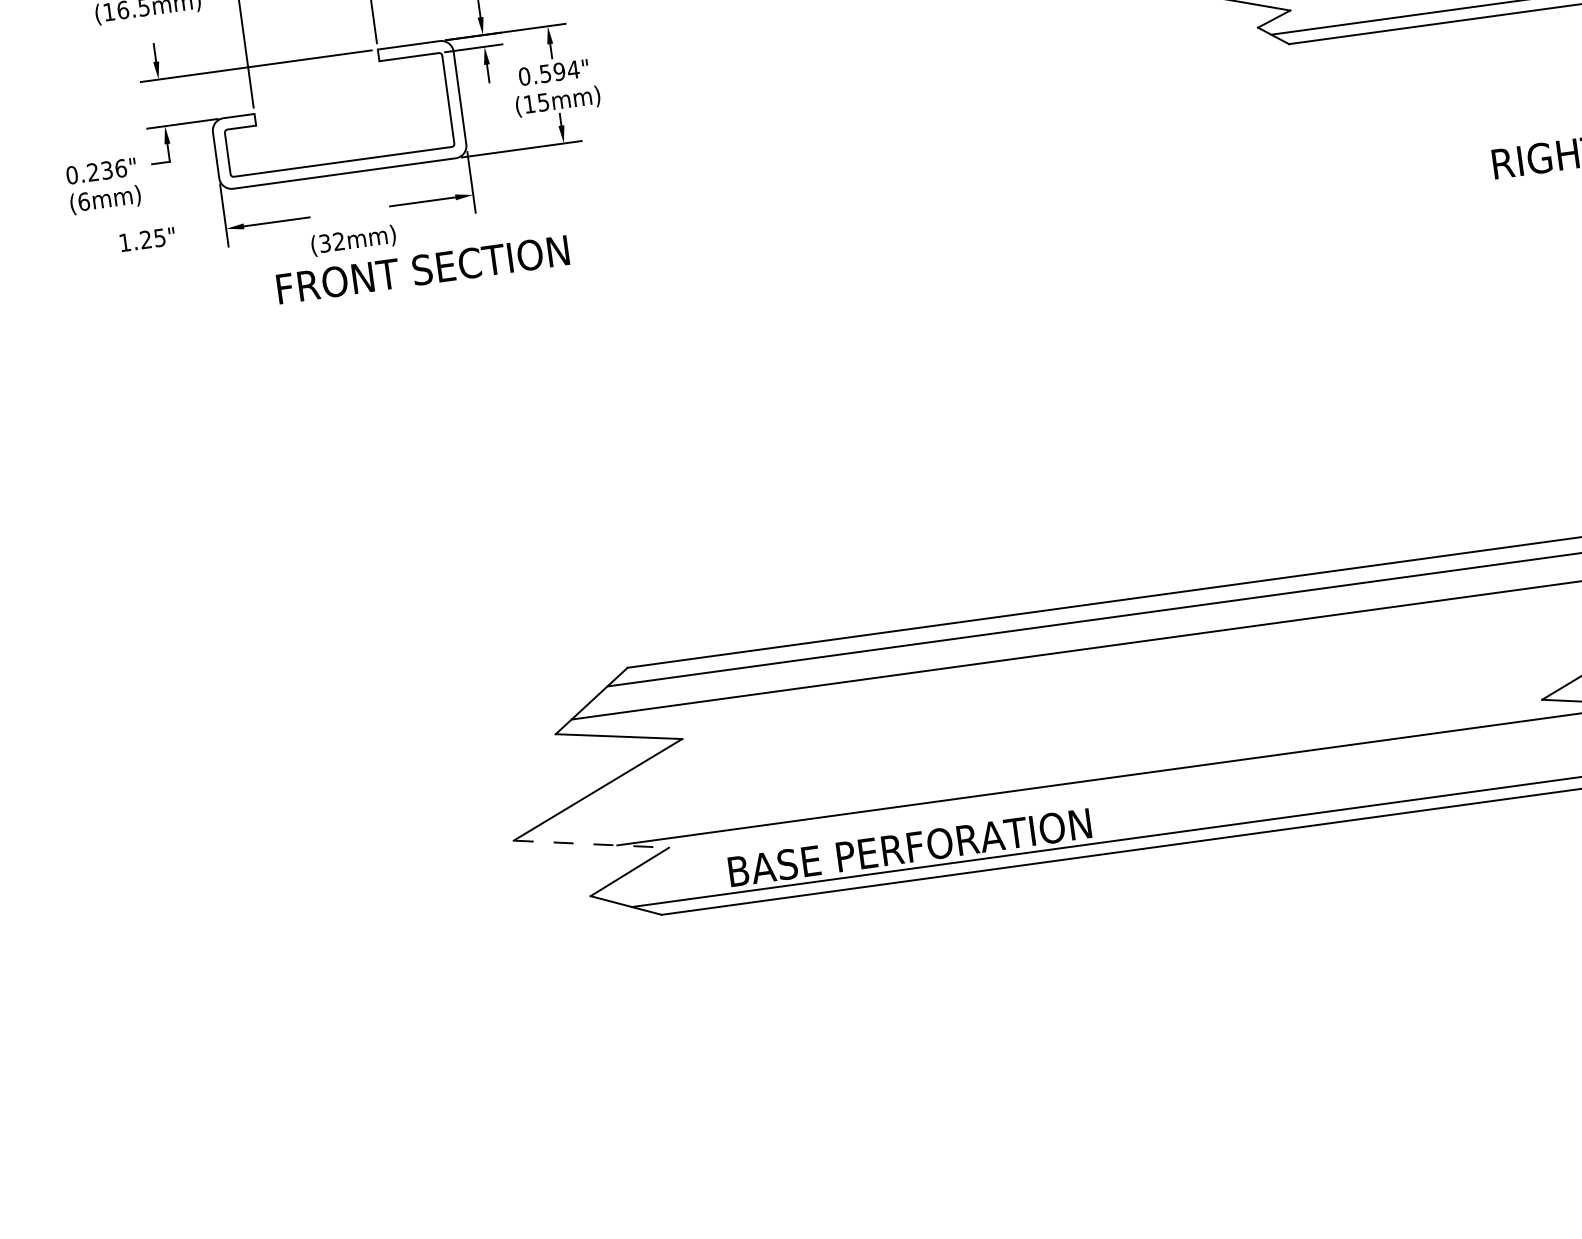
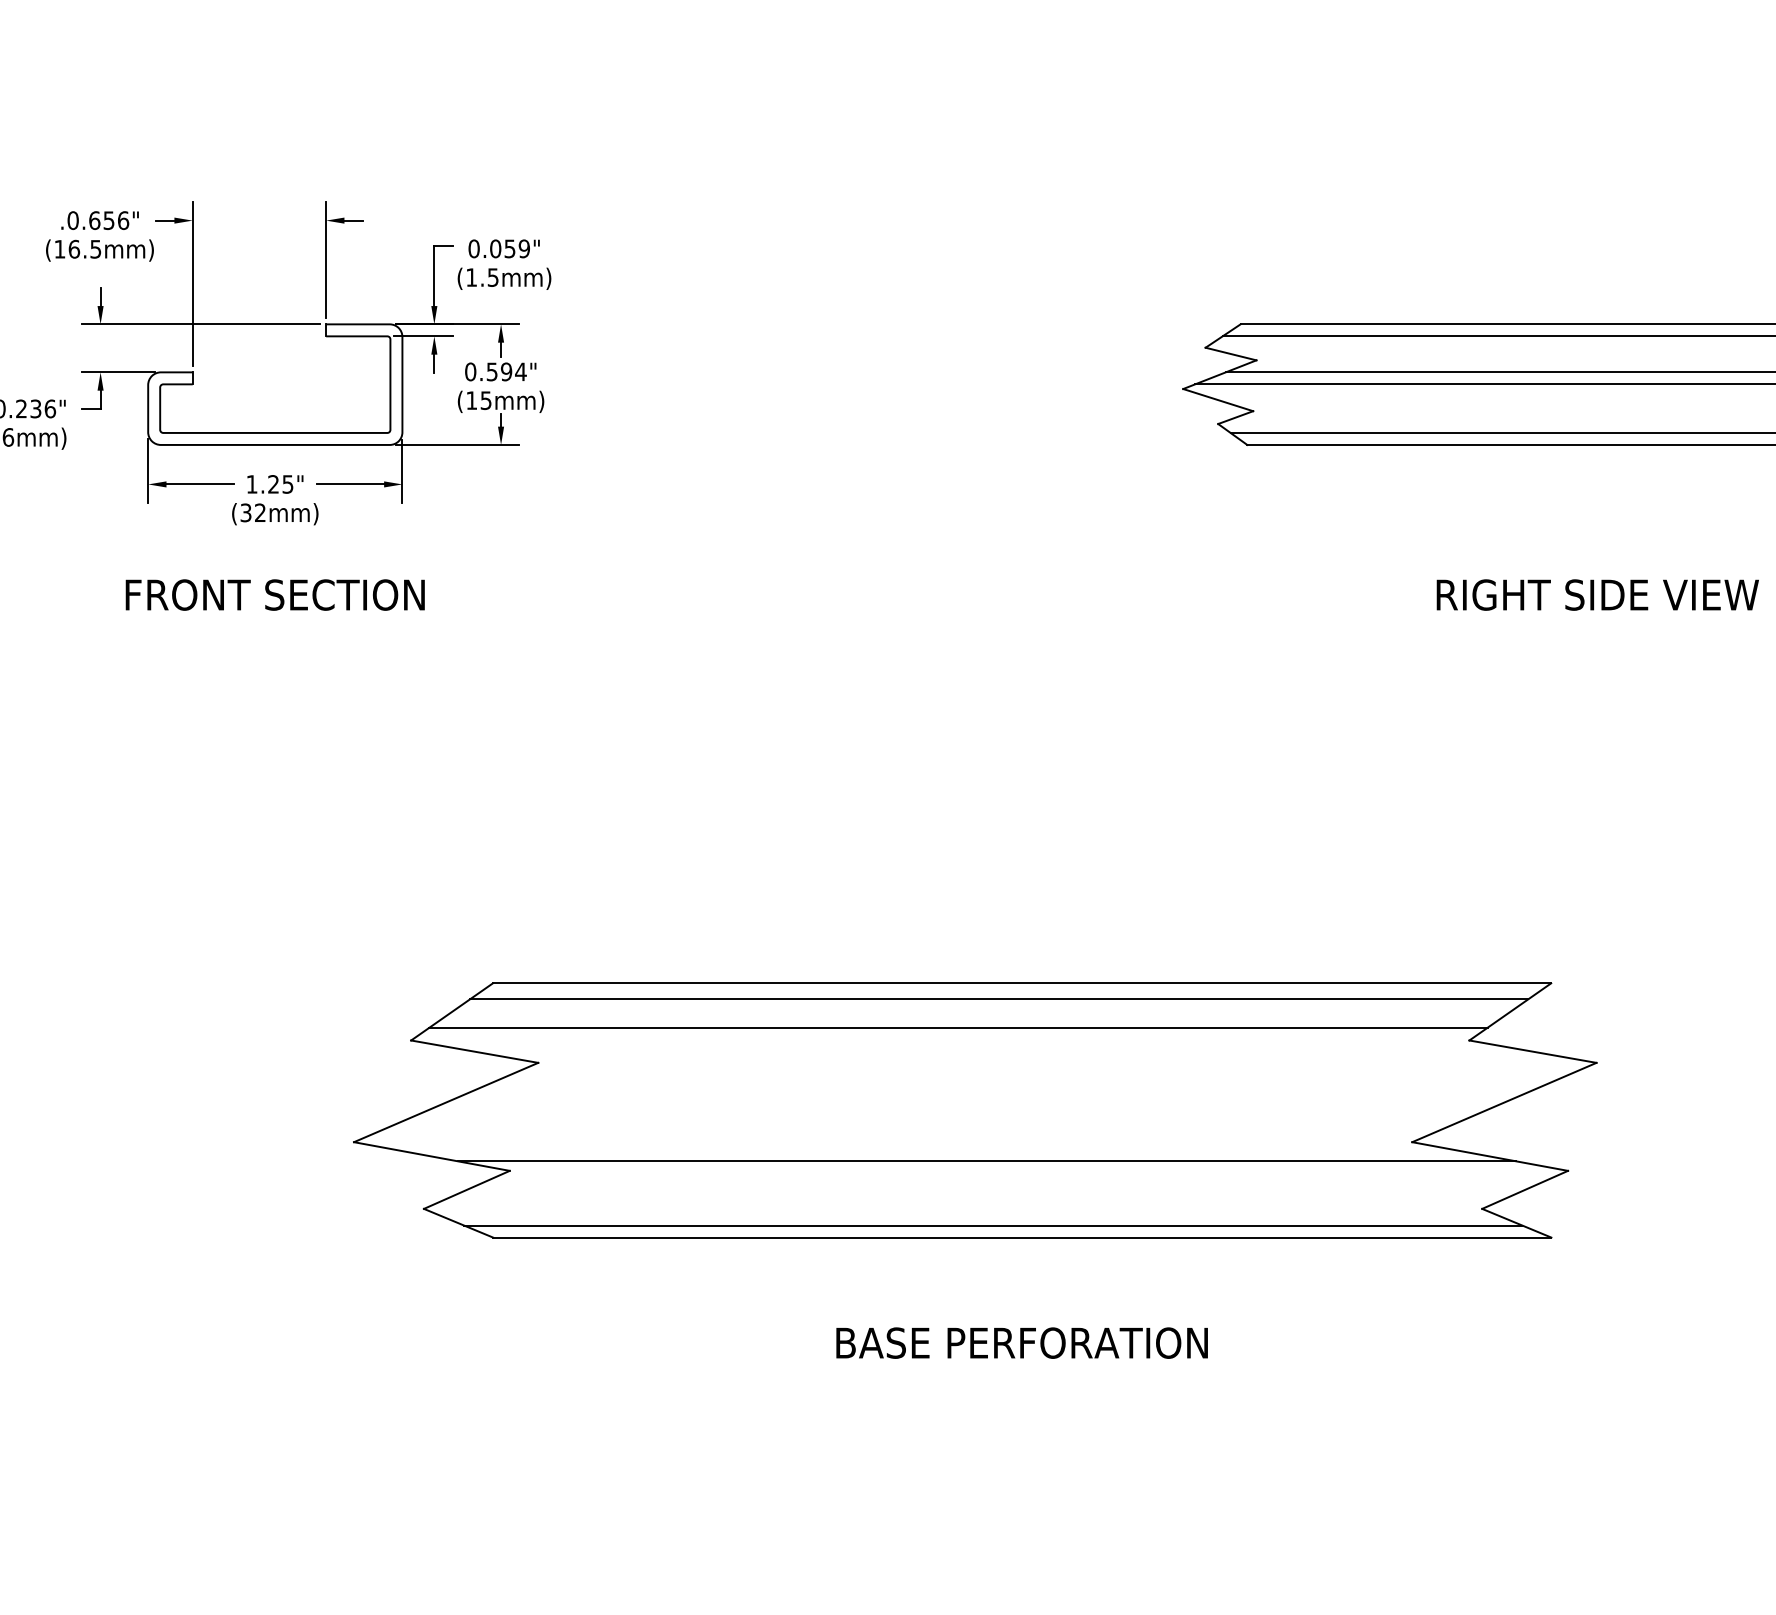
text: (147, 239) -> (275, 484), moved
text: (422, 269) -> (274, 594), moved
line: (591, 844) -> (432, 1156), dashed -> solid
text: (909, 847) -> (1021, 1342), moved

